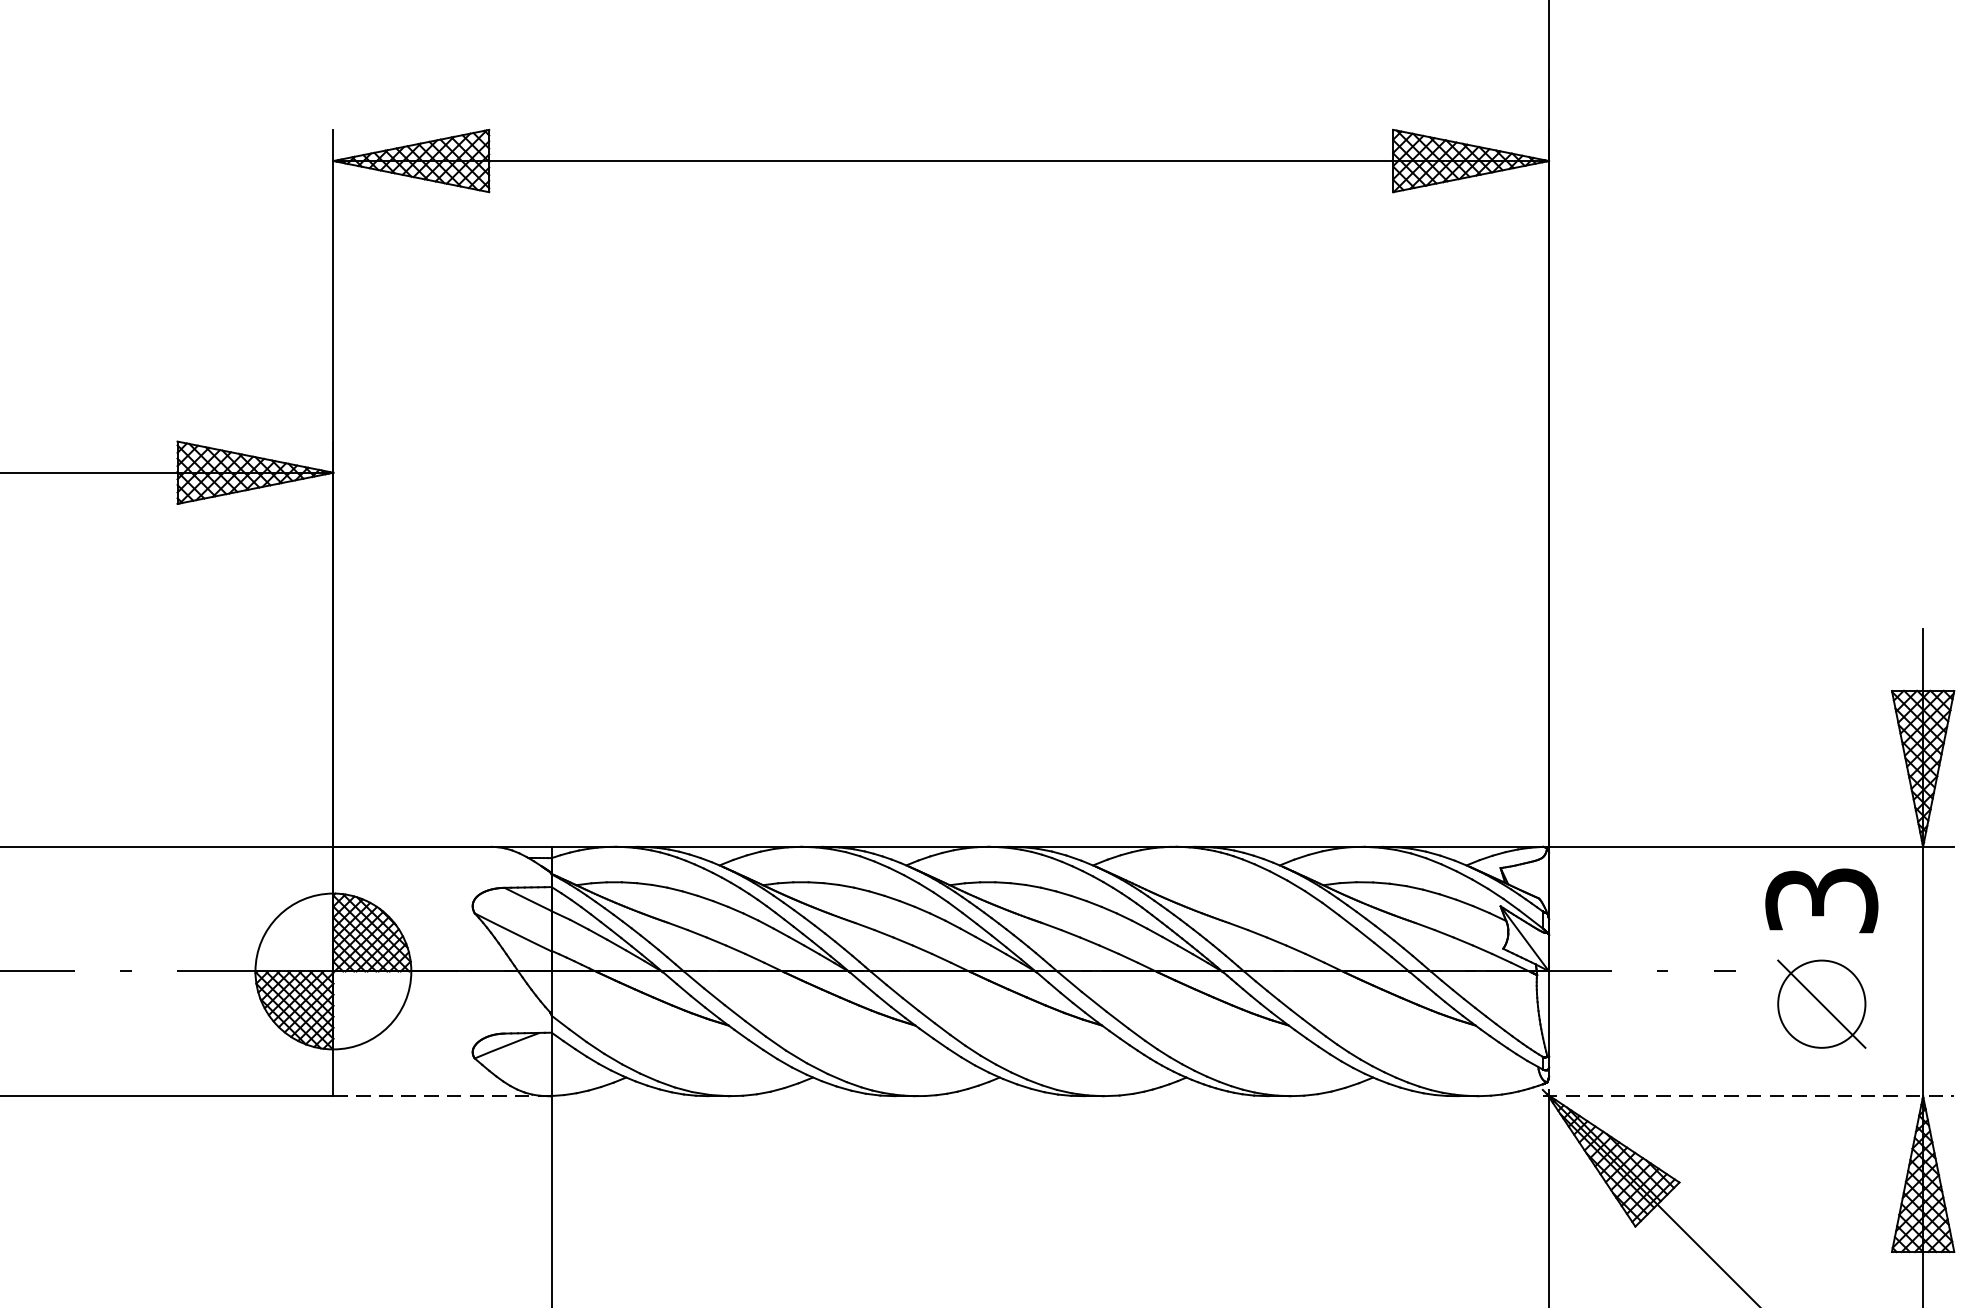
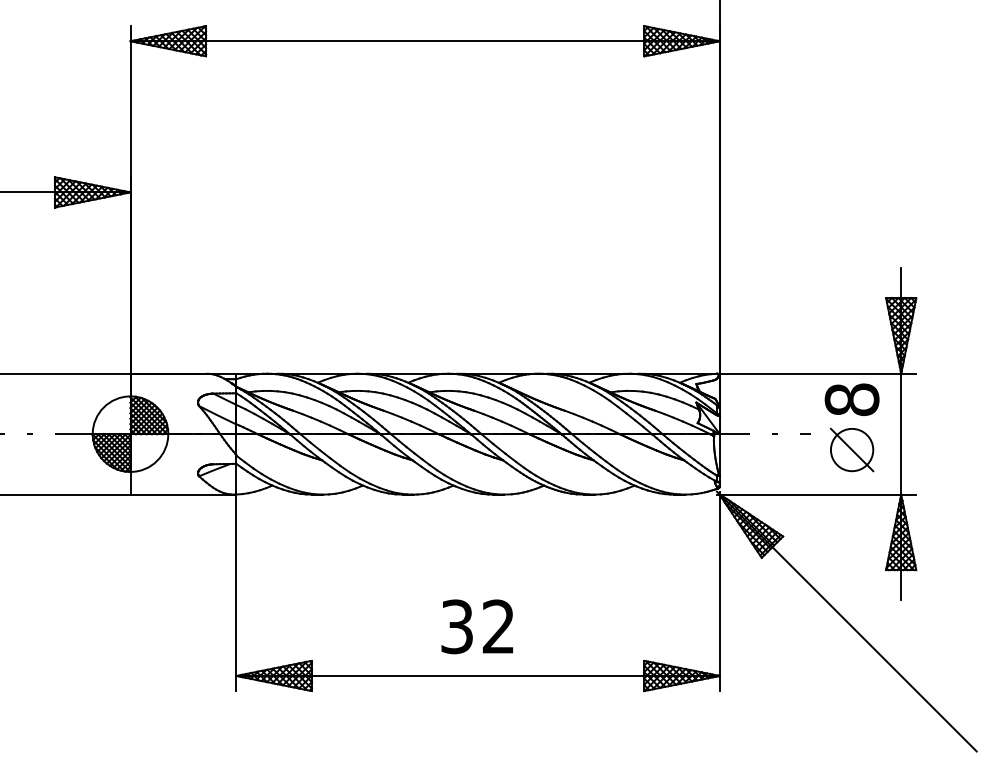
text: (1820, 899) -> (851, 399), 3 -> 8
line: (442, 1095) -> (183, 494), dashed -> solid
line: (1748, 1095) -> (816, 494), dashed -> solid

